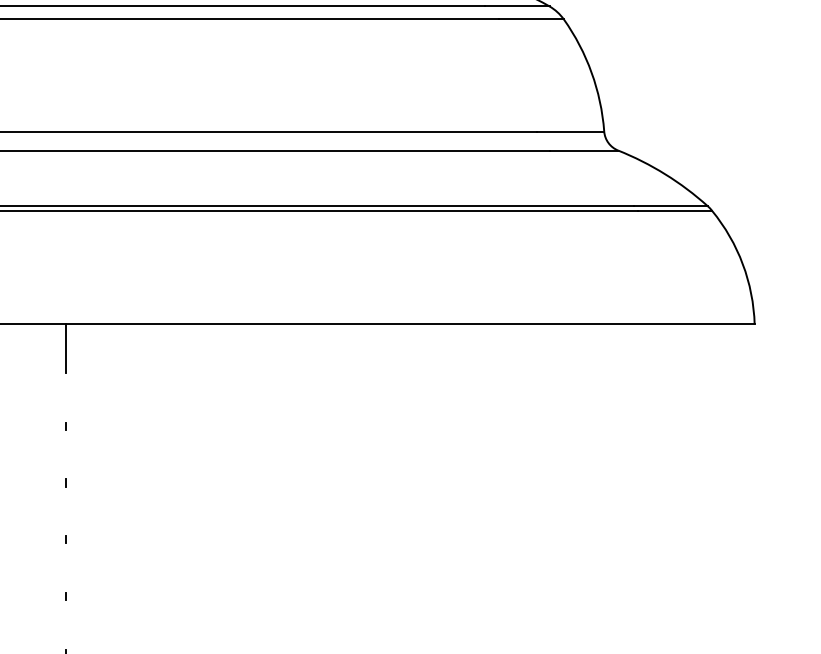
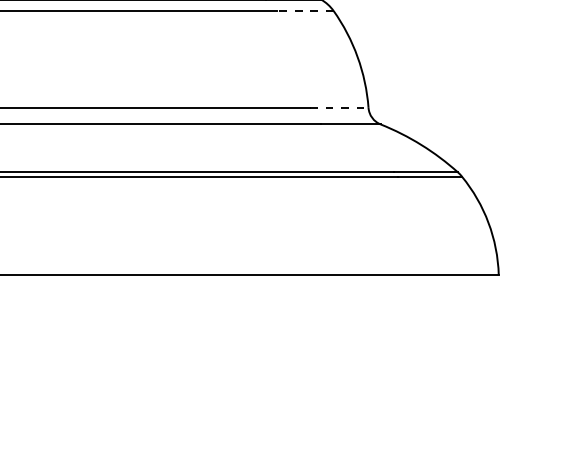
line: (530, 19) -> (304, 10), solid -> dashed
line: (570, 131) -> (339, 107), solid -> dashed

